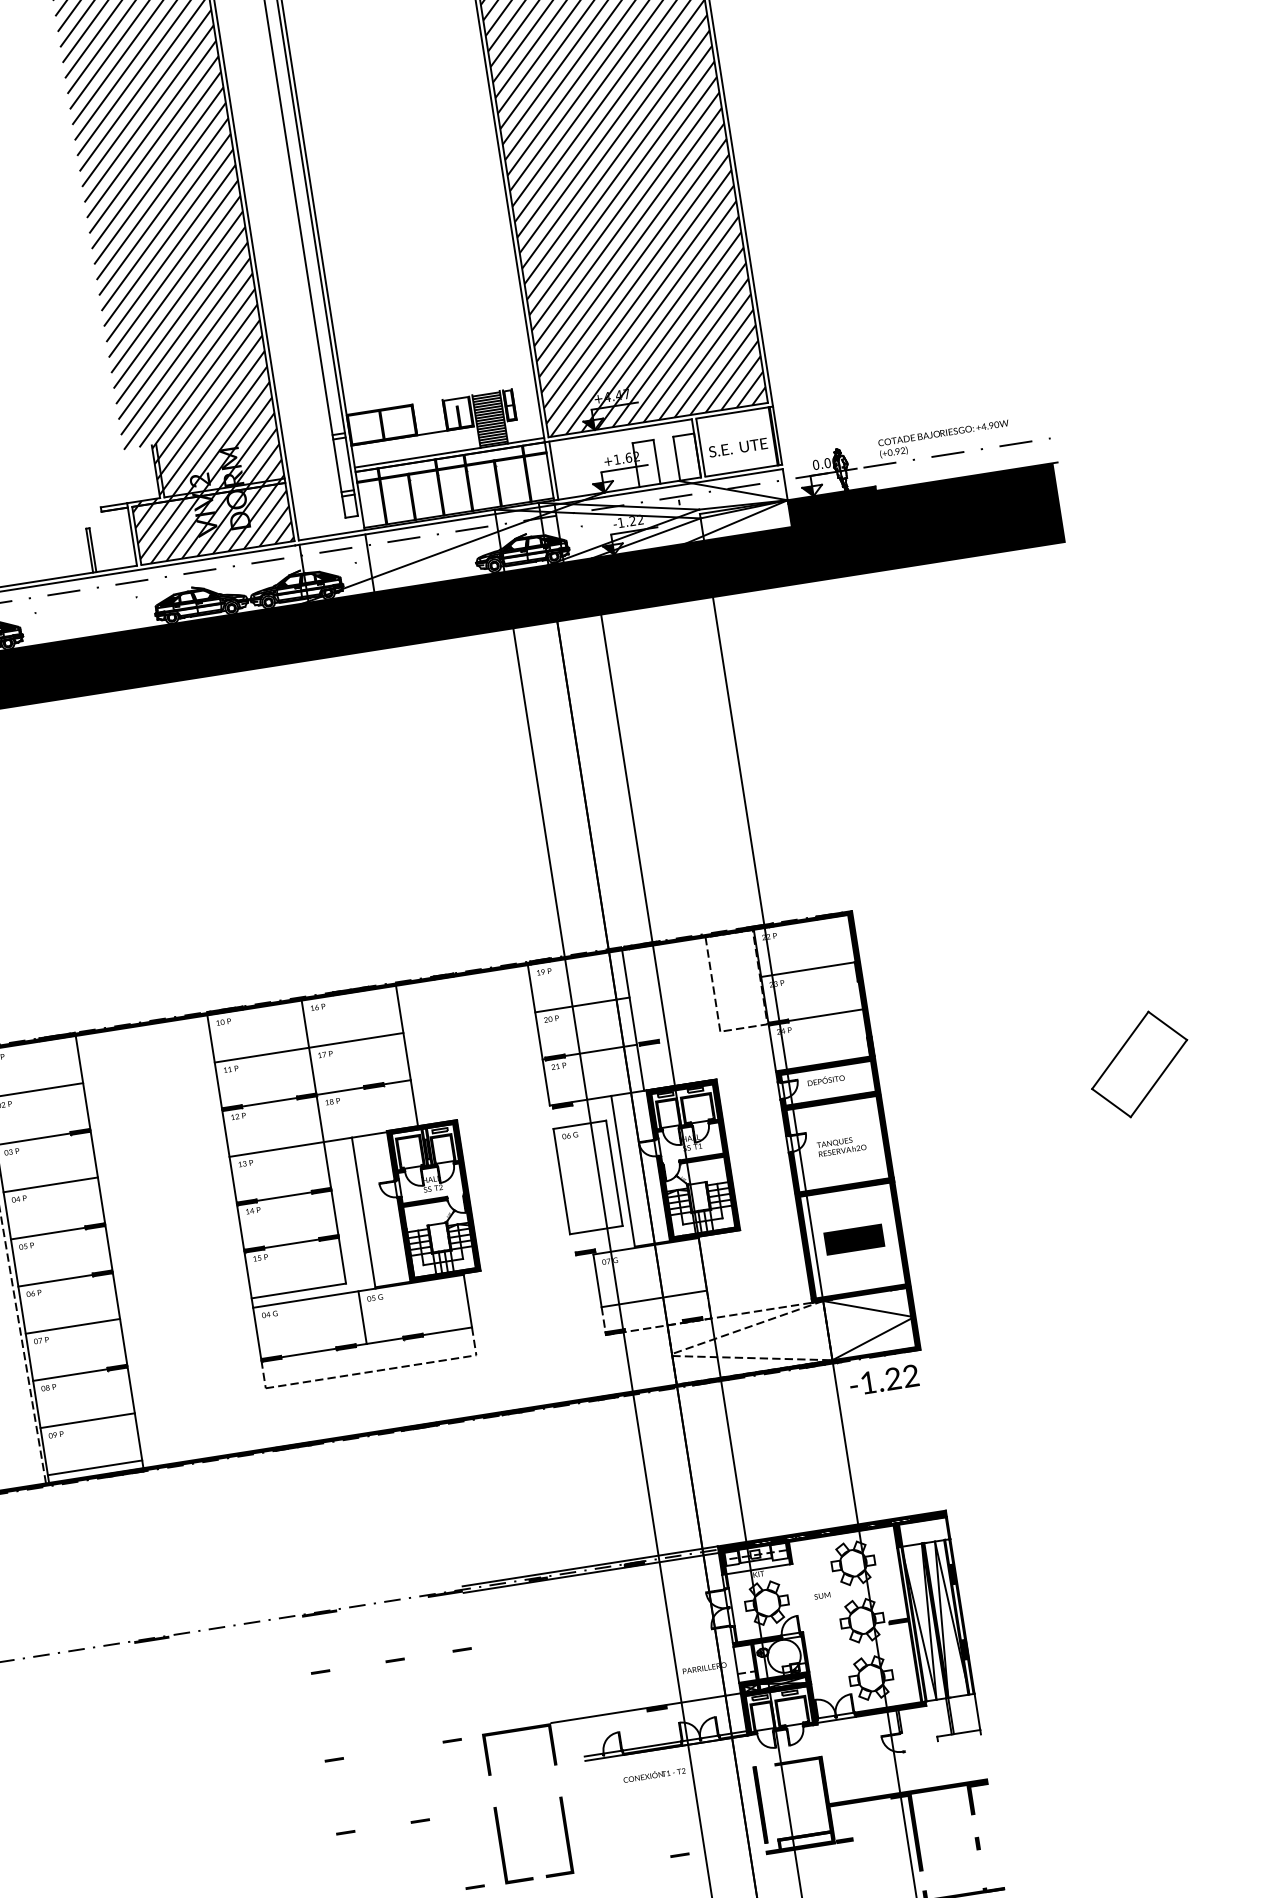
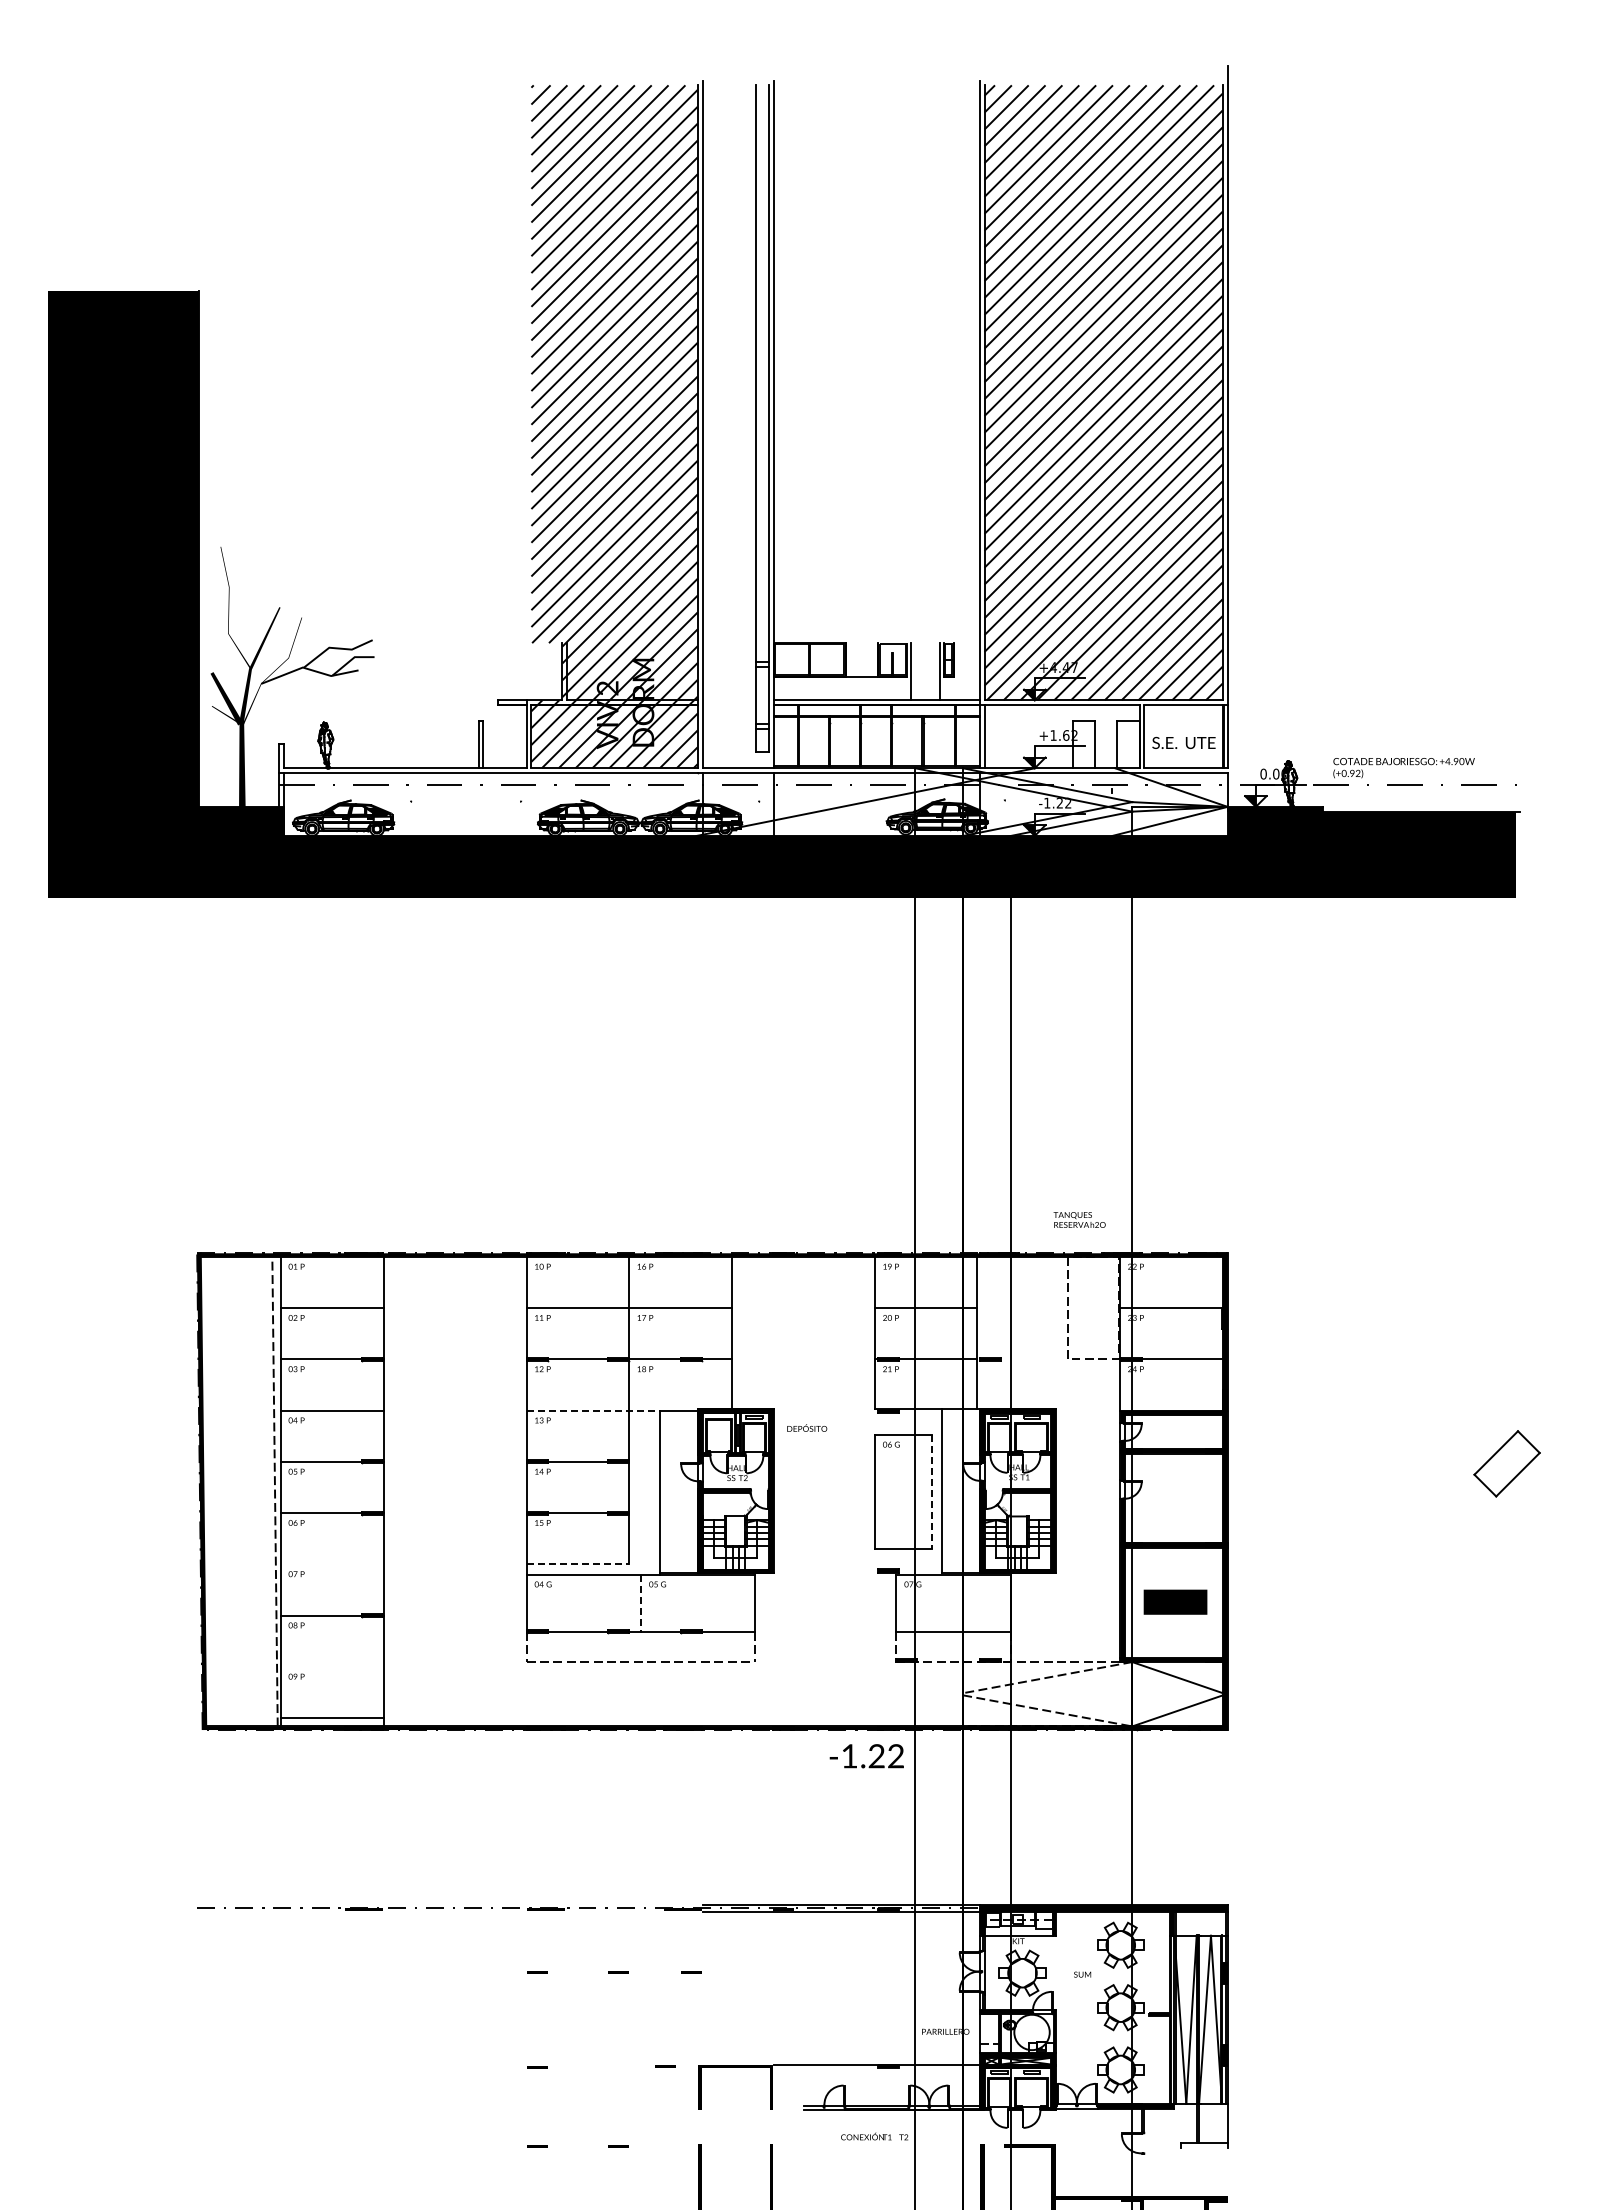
hatch: (490, 419) -> (925, 671), removed
part: (1138, 1064) -> (1506, 1463), size x0.6
text: (826, 1079) -> (807, 1427), moved
text: (841, 1145) -> (1079, 1219), moved
line: (291, 1147) -> (593, 1410), solid -> dashed
line: (614, 1173) -> (932, 1492), solid -> dashed
line: (299, 1291) -> (578, 1564), solid -> dashed
line: (363, 1317) -> (641, 1603), solid -> dashed
line: (73, 1326) -> (332, 1564), removed
text: (883, 1380) -> (866, 1756), moved
line: (87, 1420) -> (332, 1666), removed

